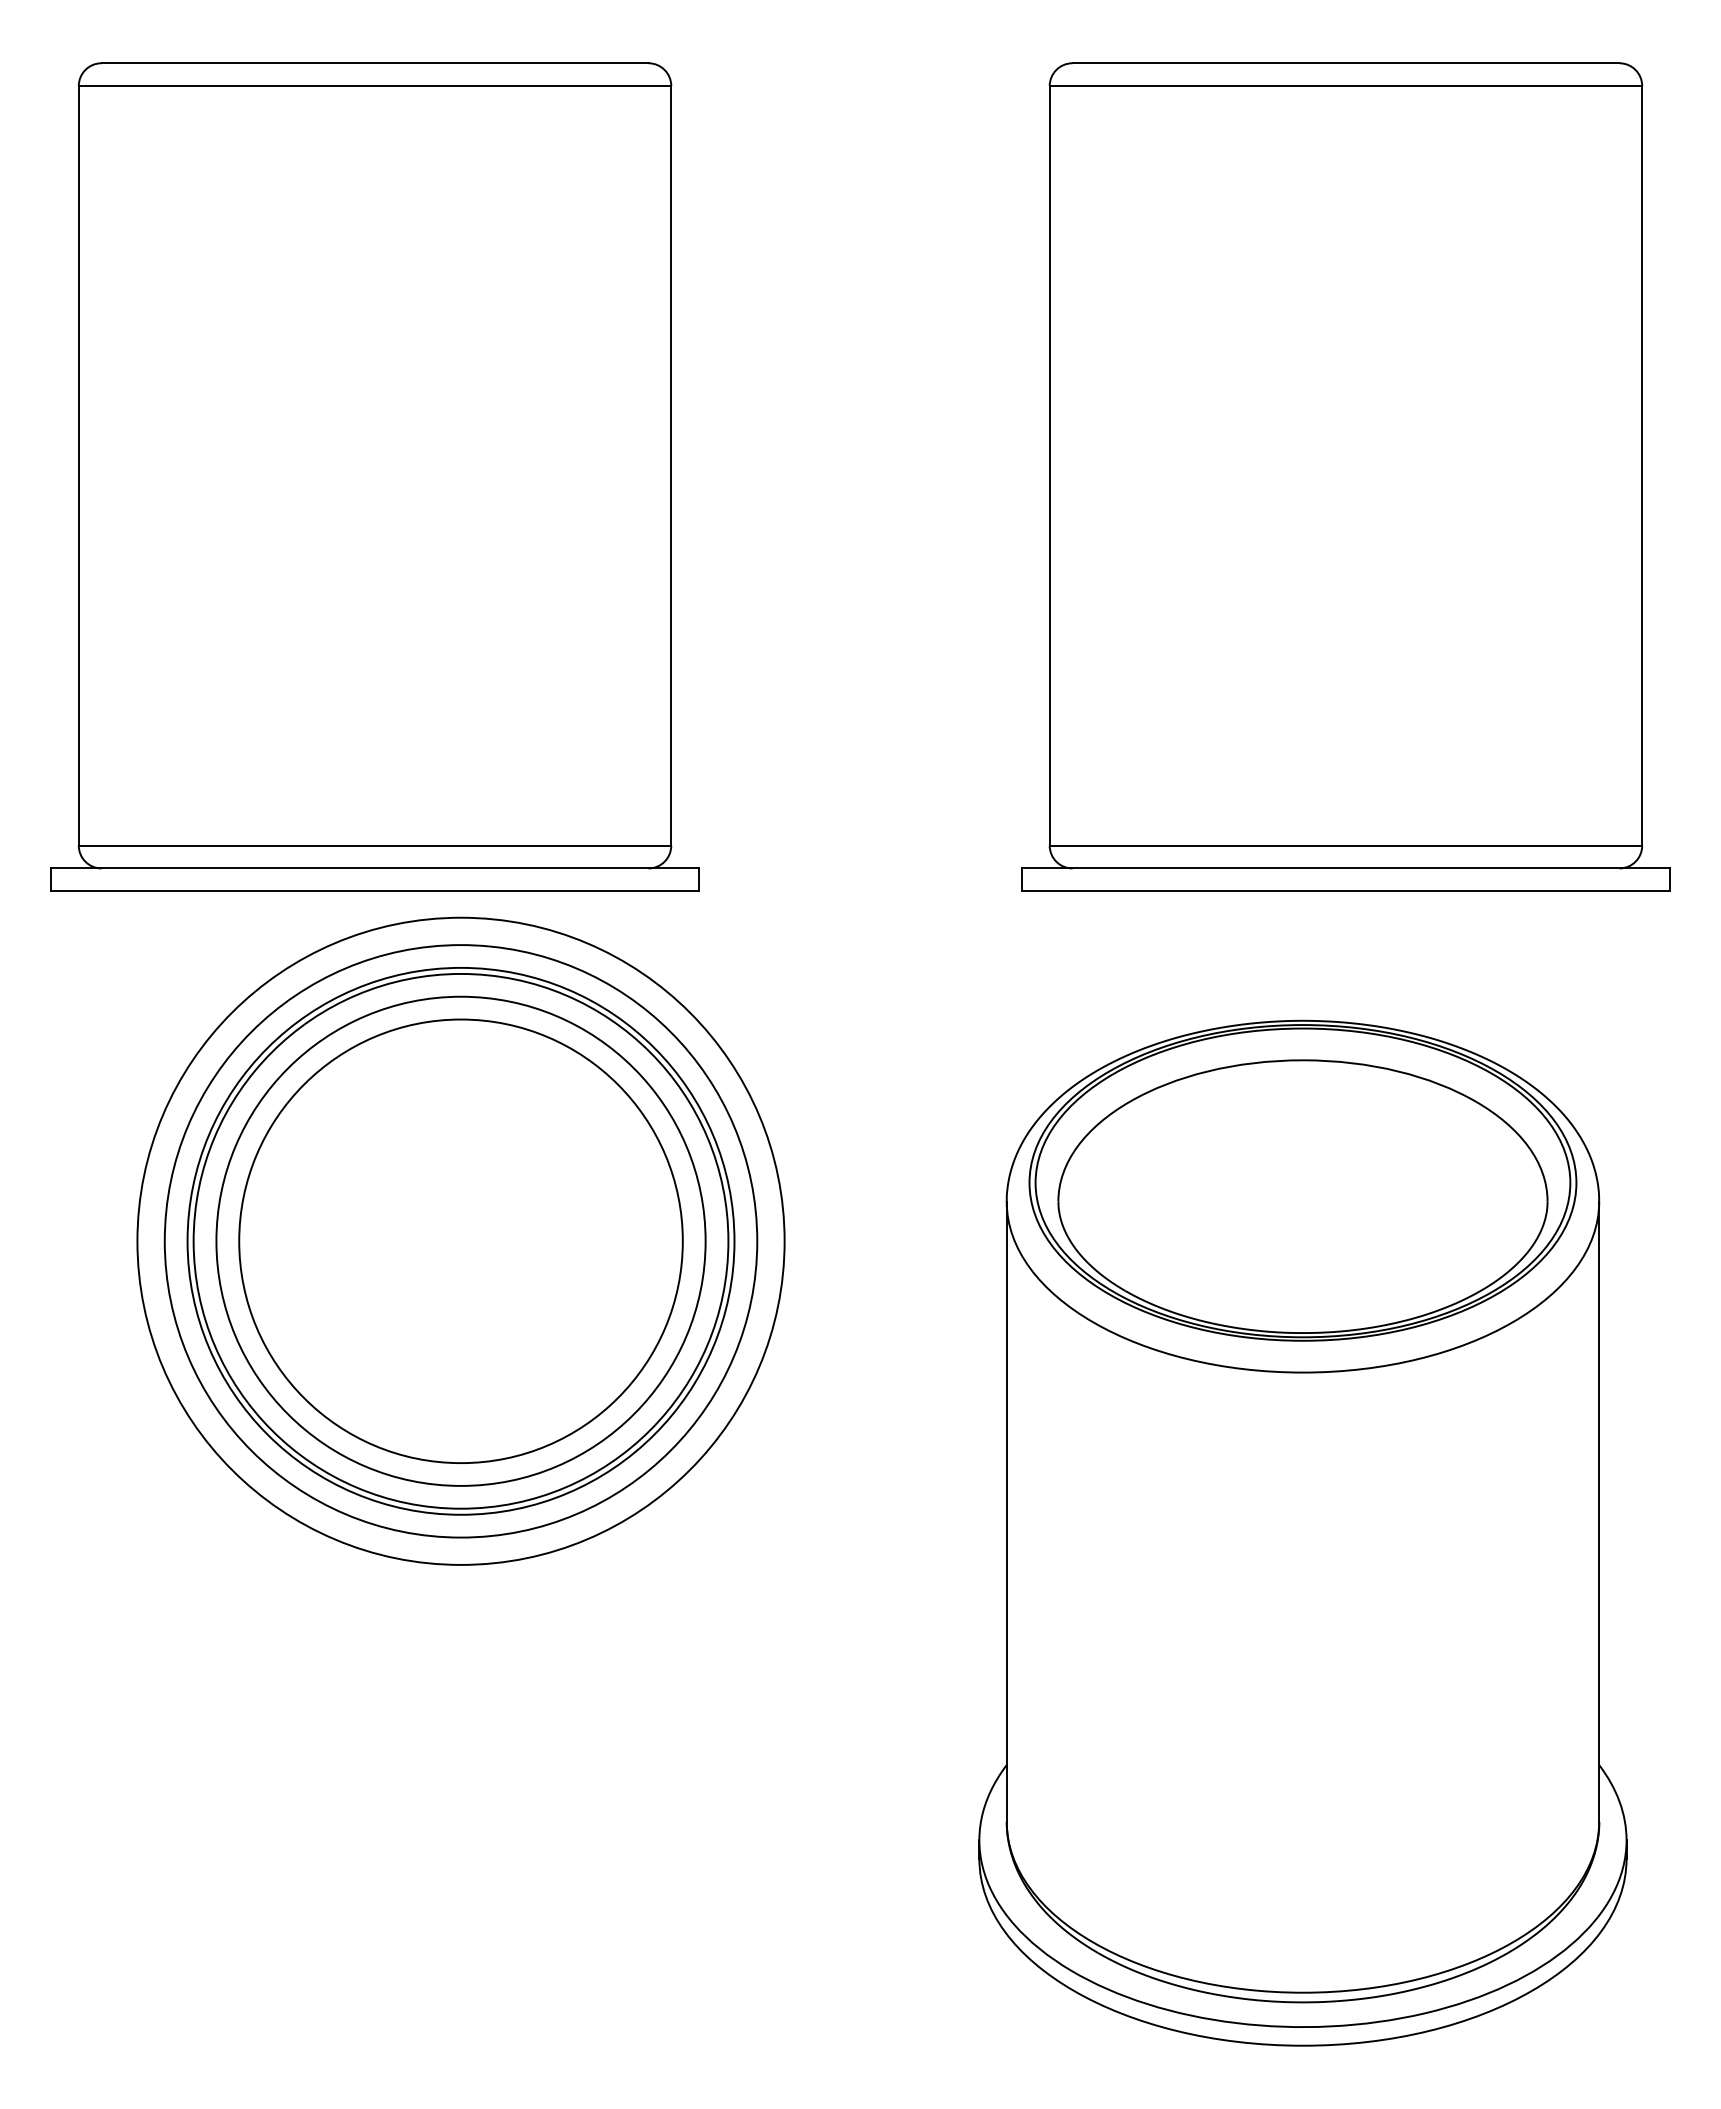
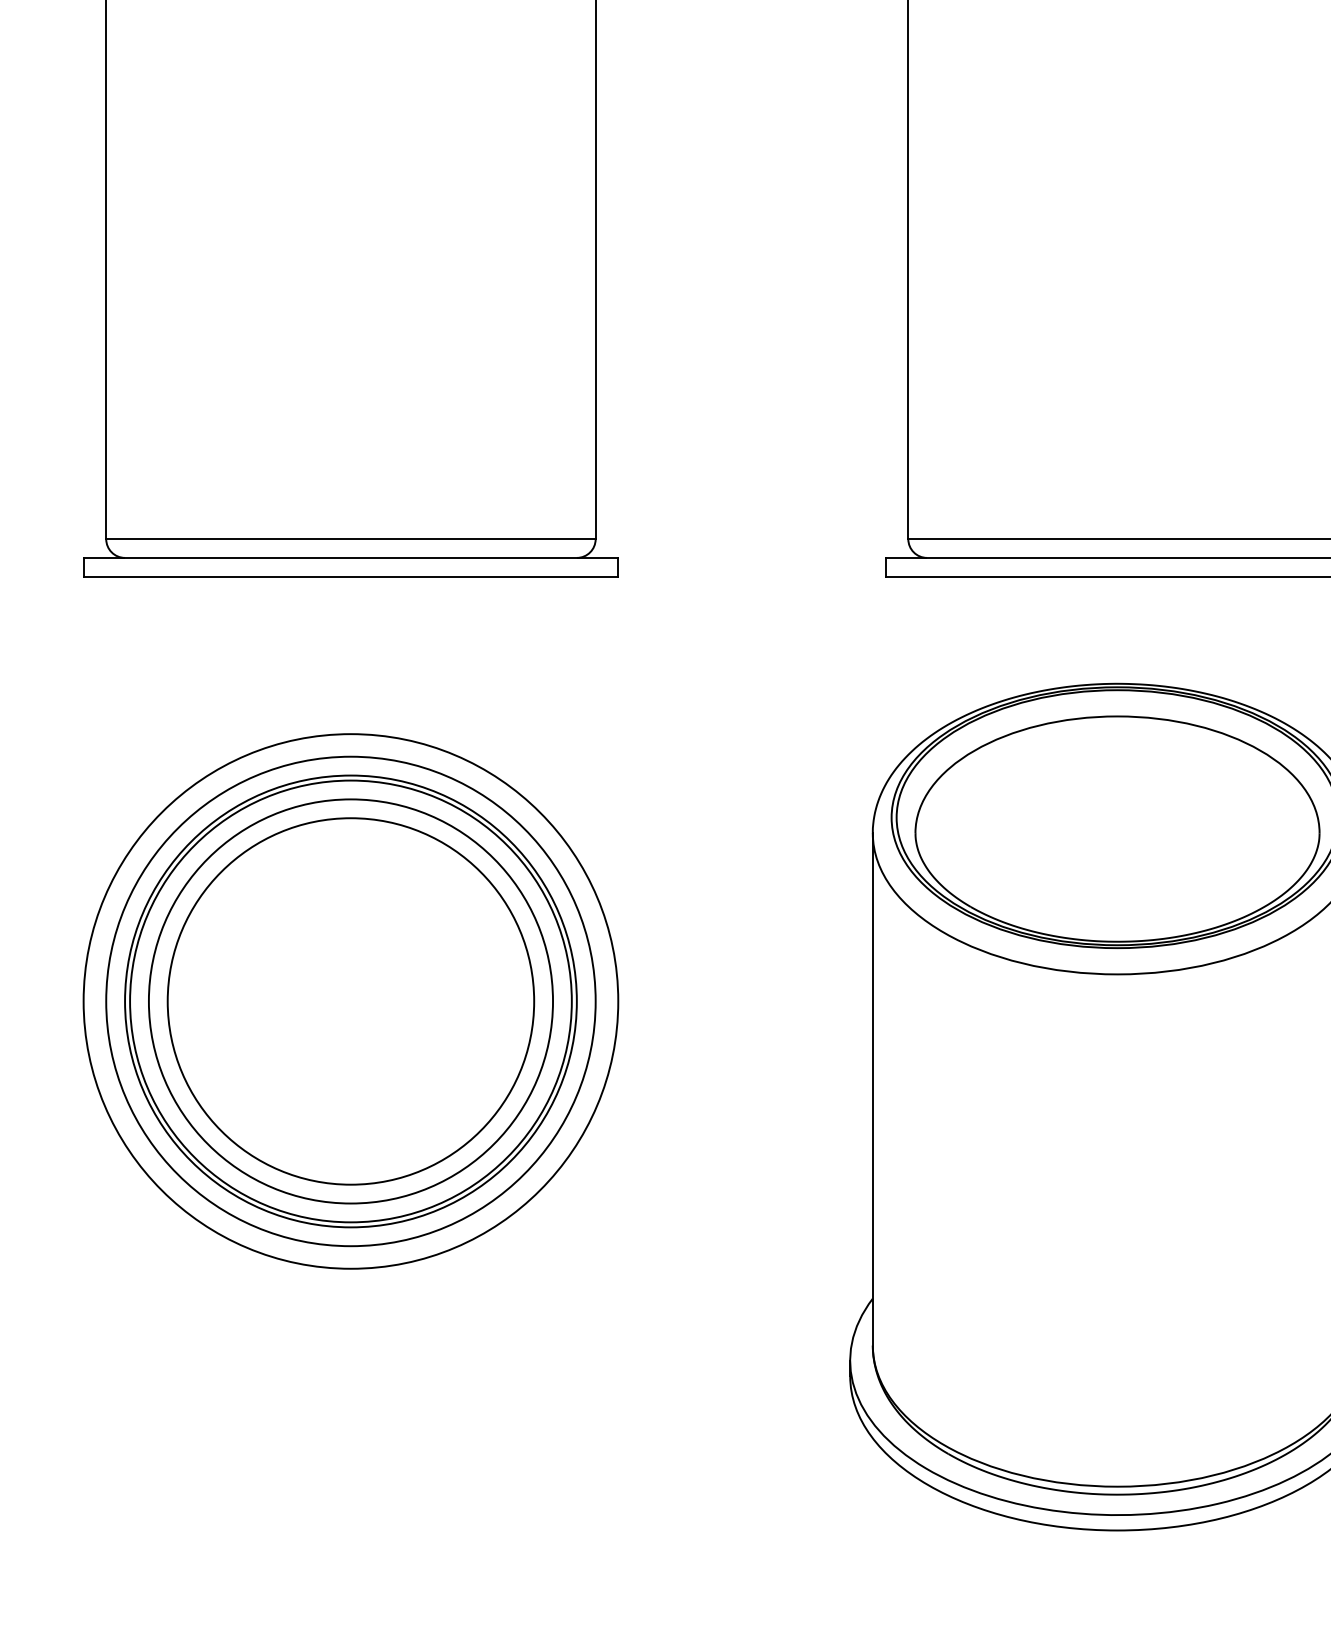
part: (460, 1240) -> (350, 1000), moved

